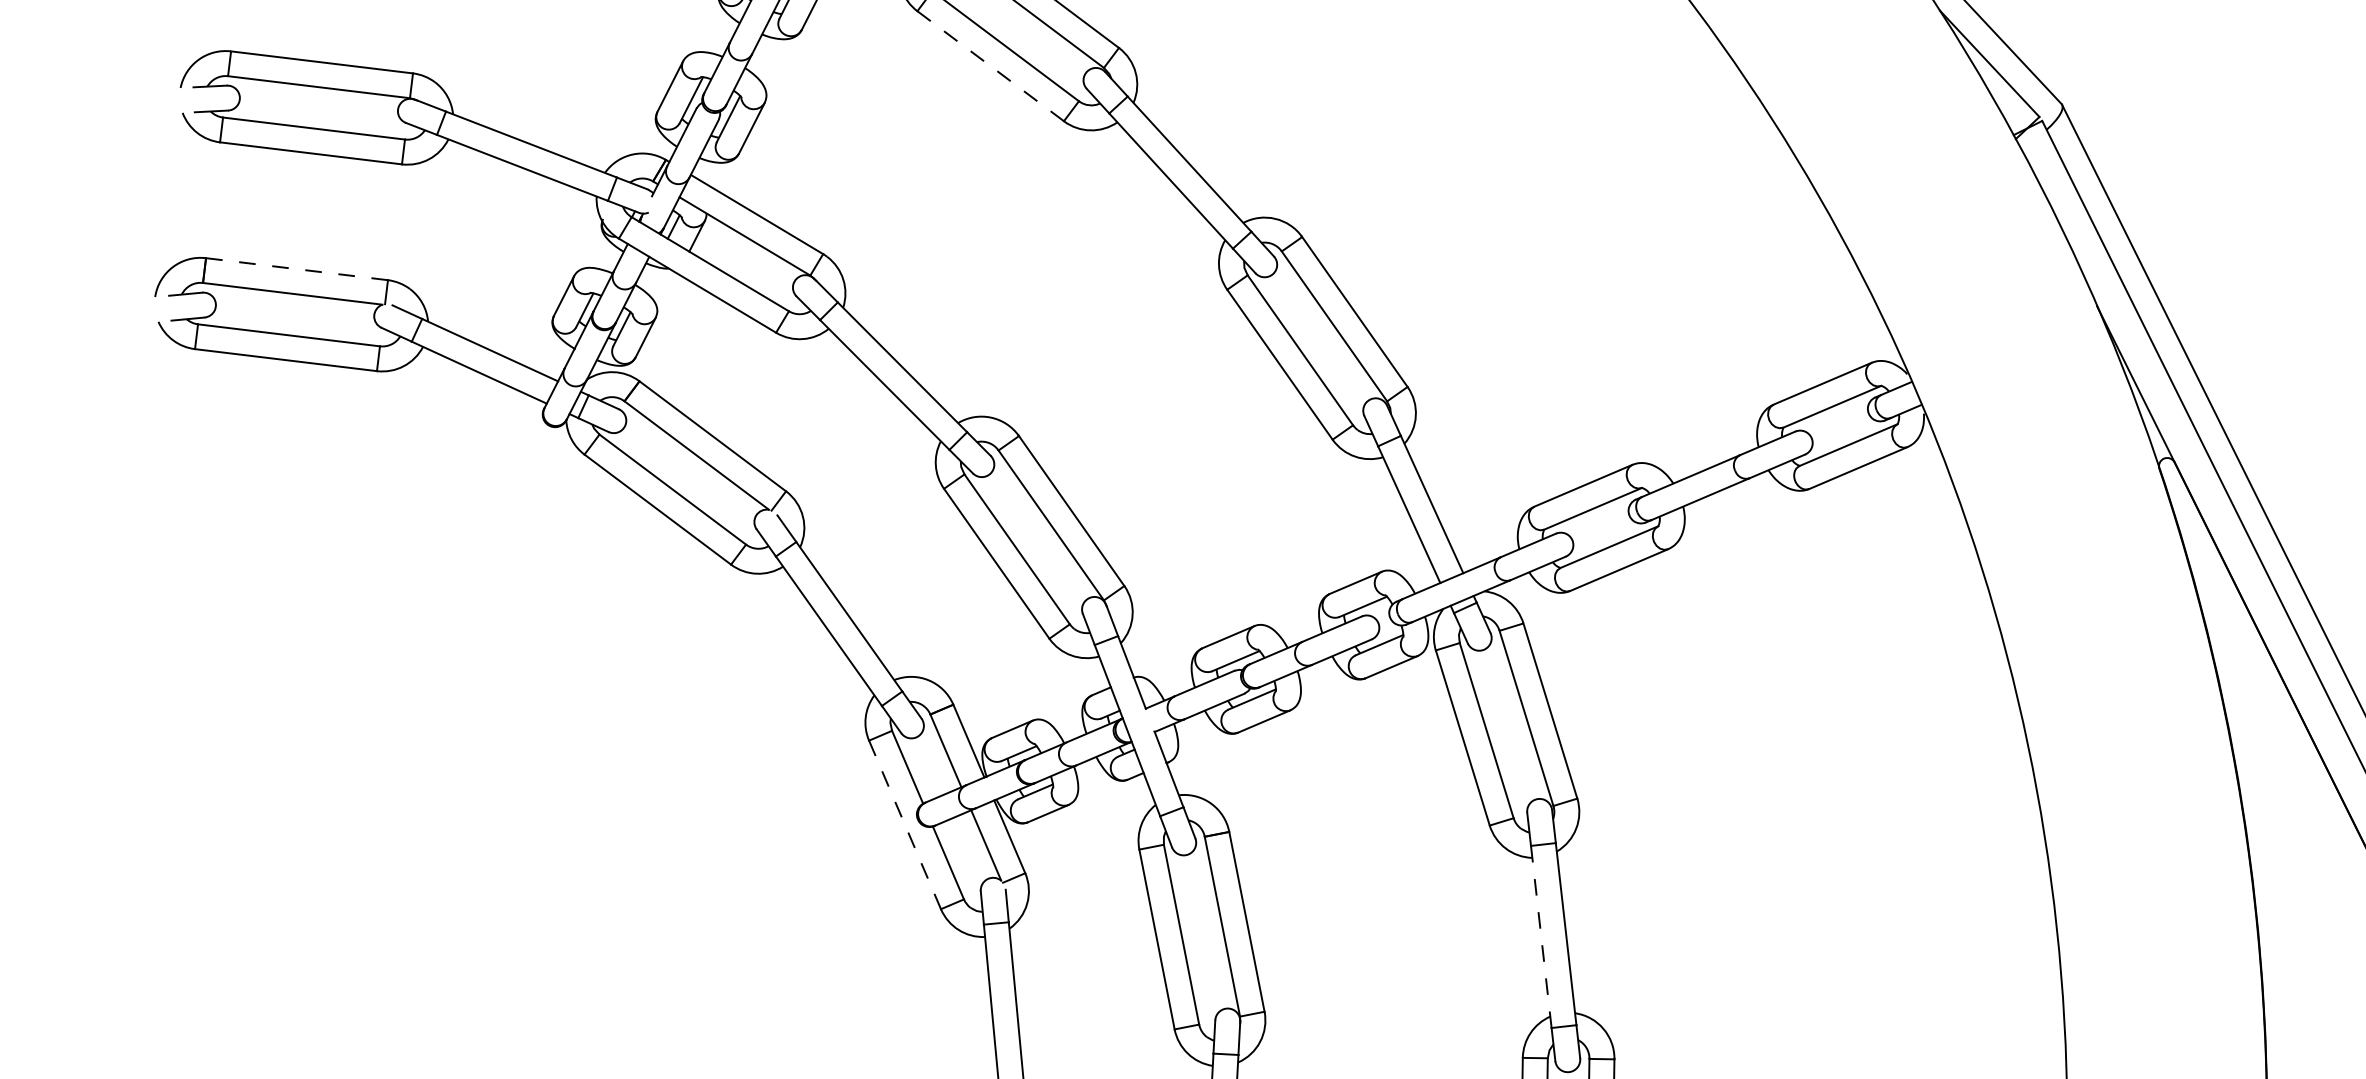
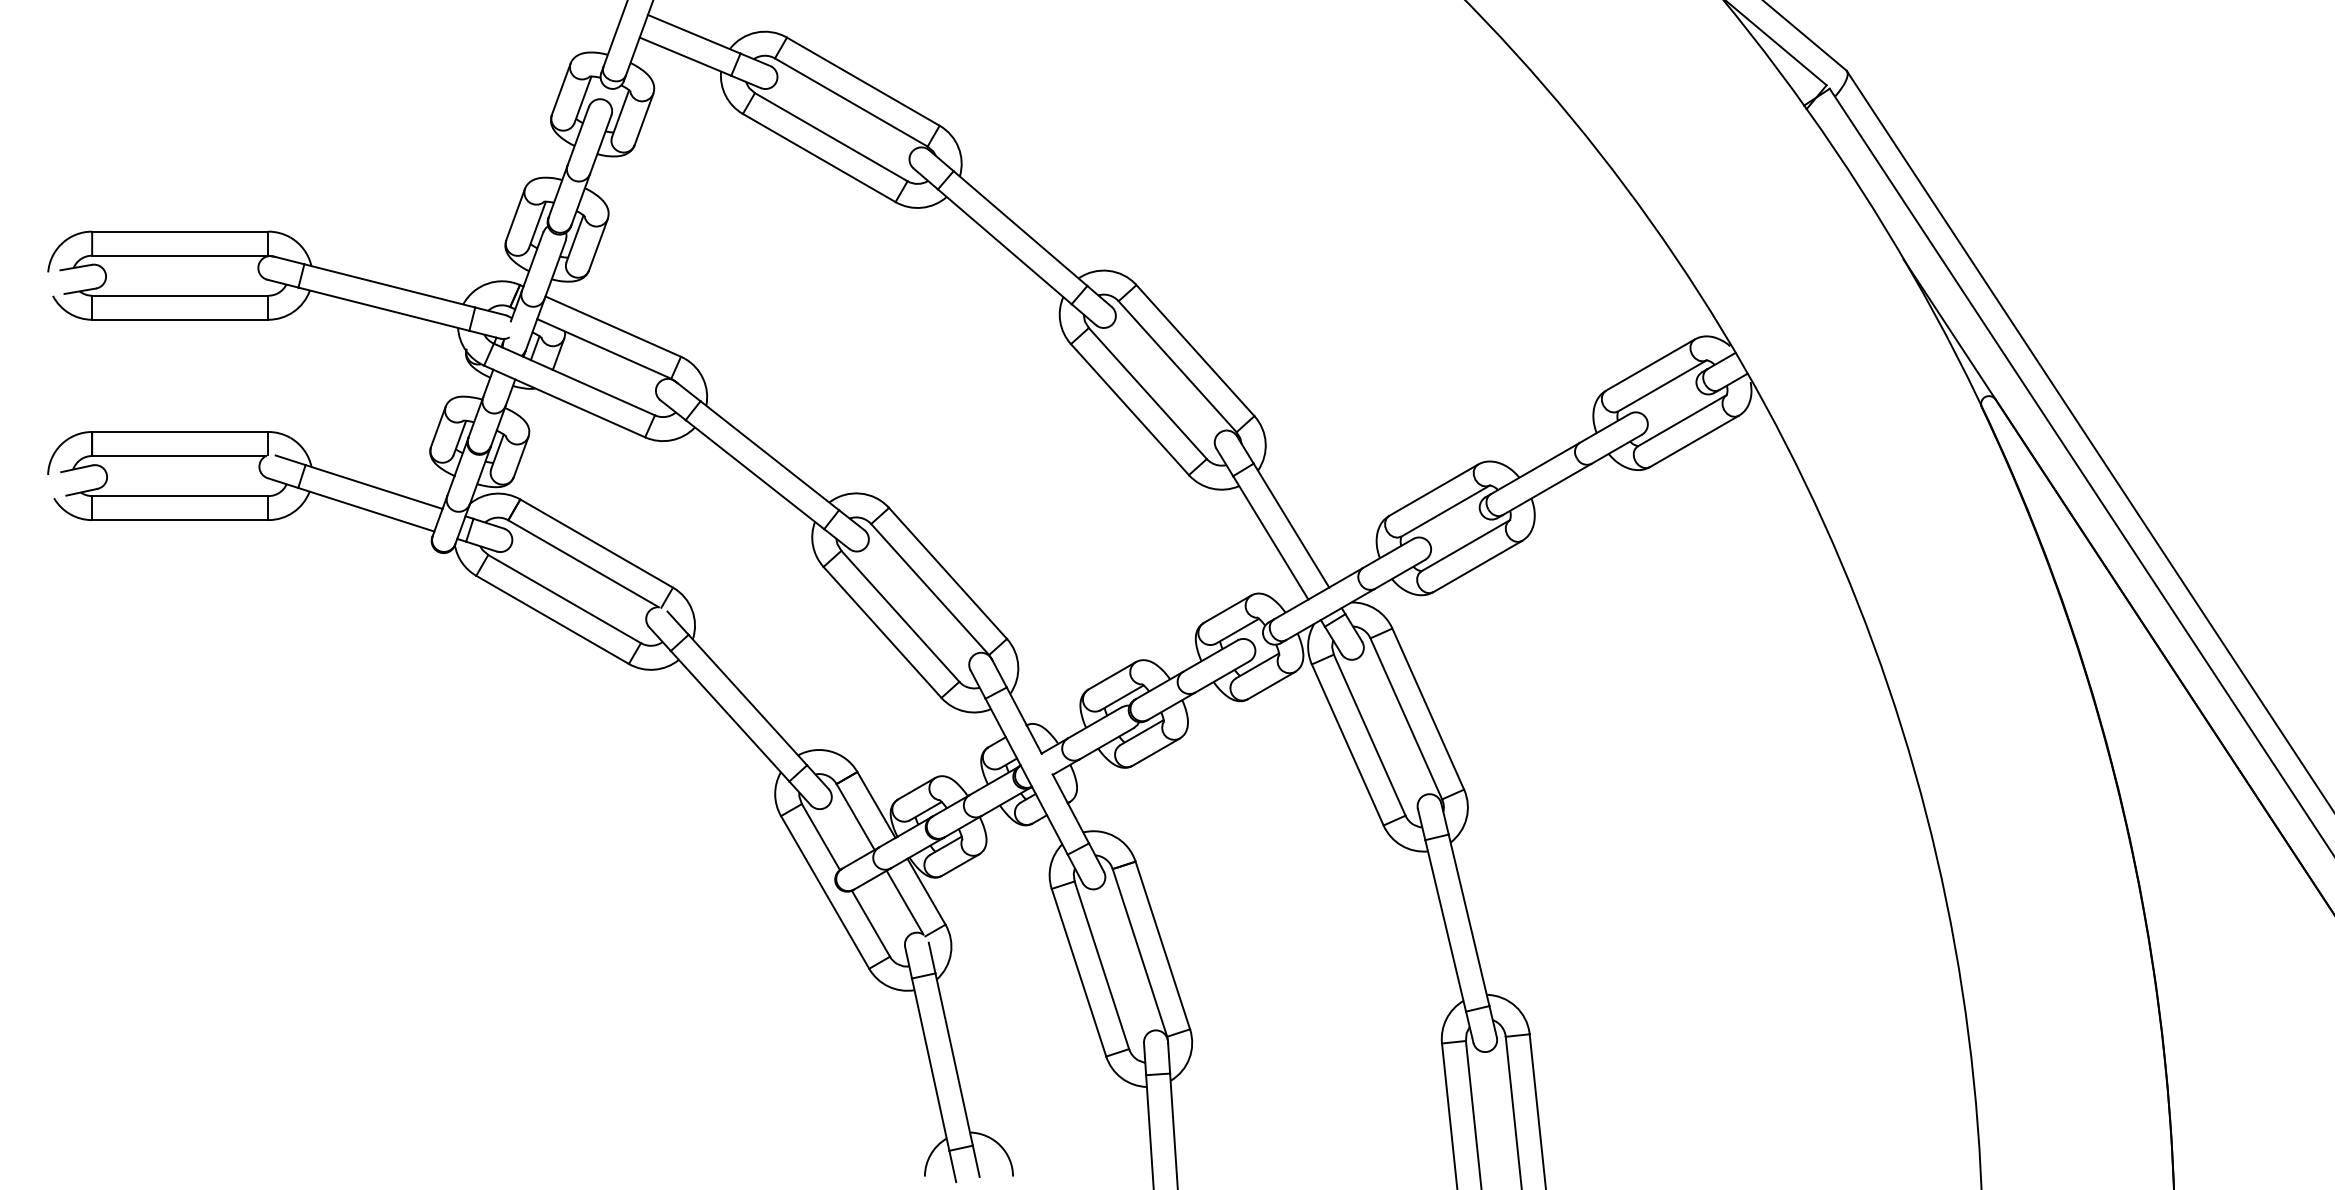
line: (990, 66) -> (819, 158), dashed -> solid
line: (296, 269) -> (179, 432), dashed -> solid
line: (905, 825) -> (825, 892), dashed -> solid
line: (1541, 937) -> (1445, 926), dashed -> solid

